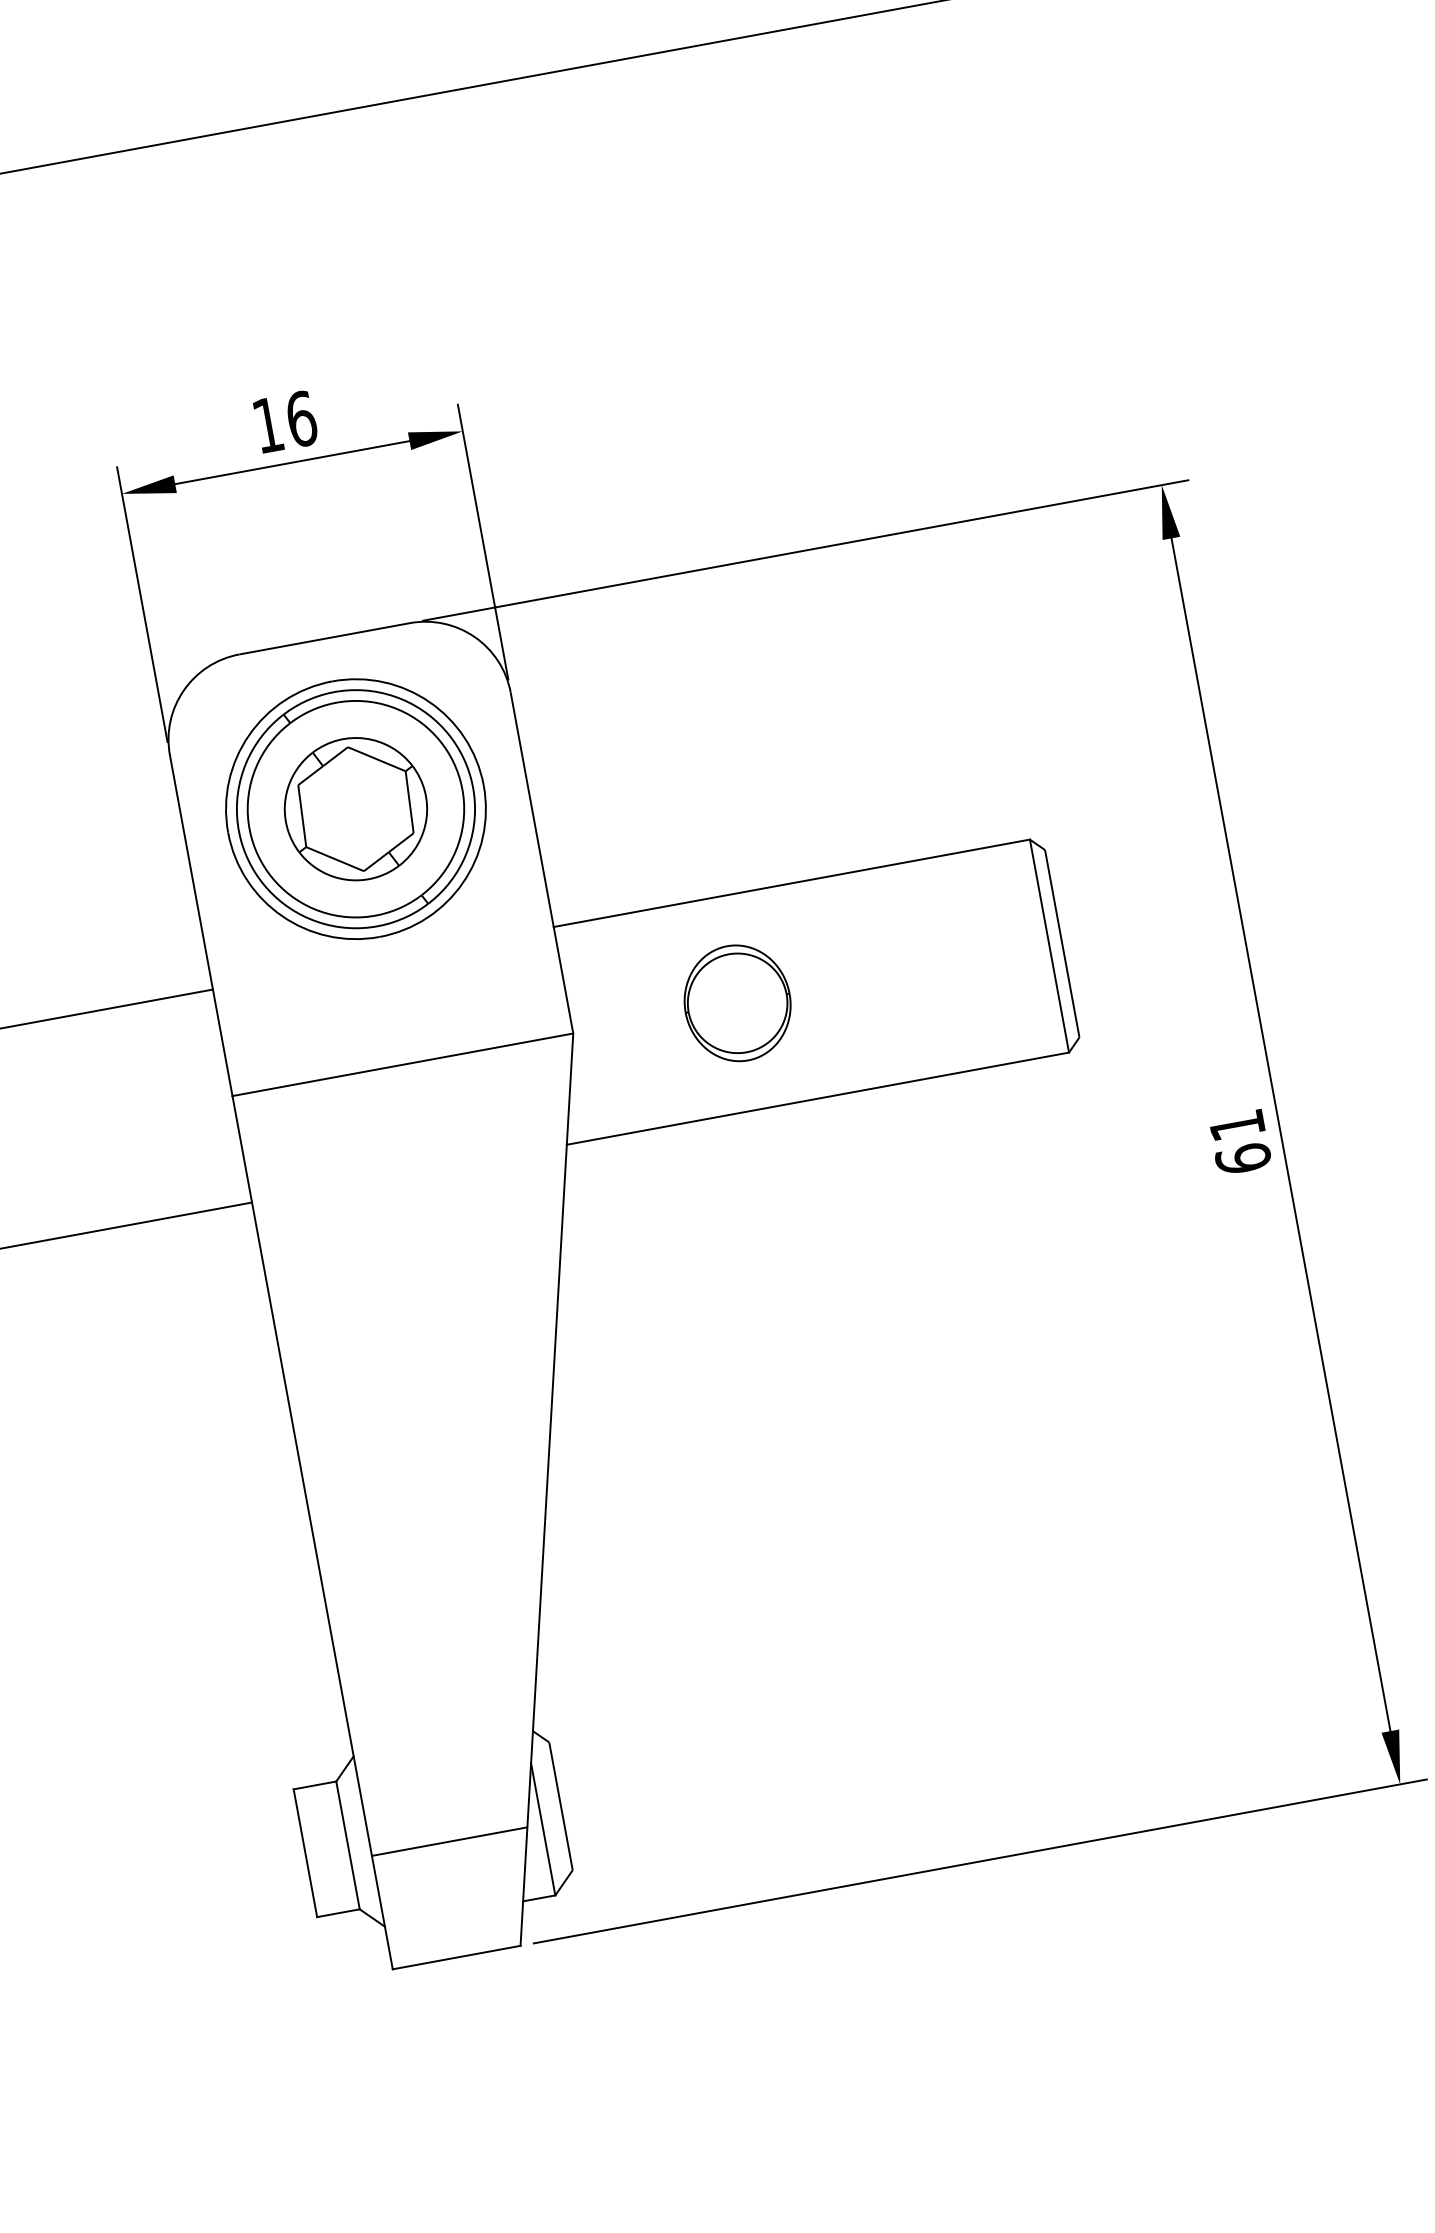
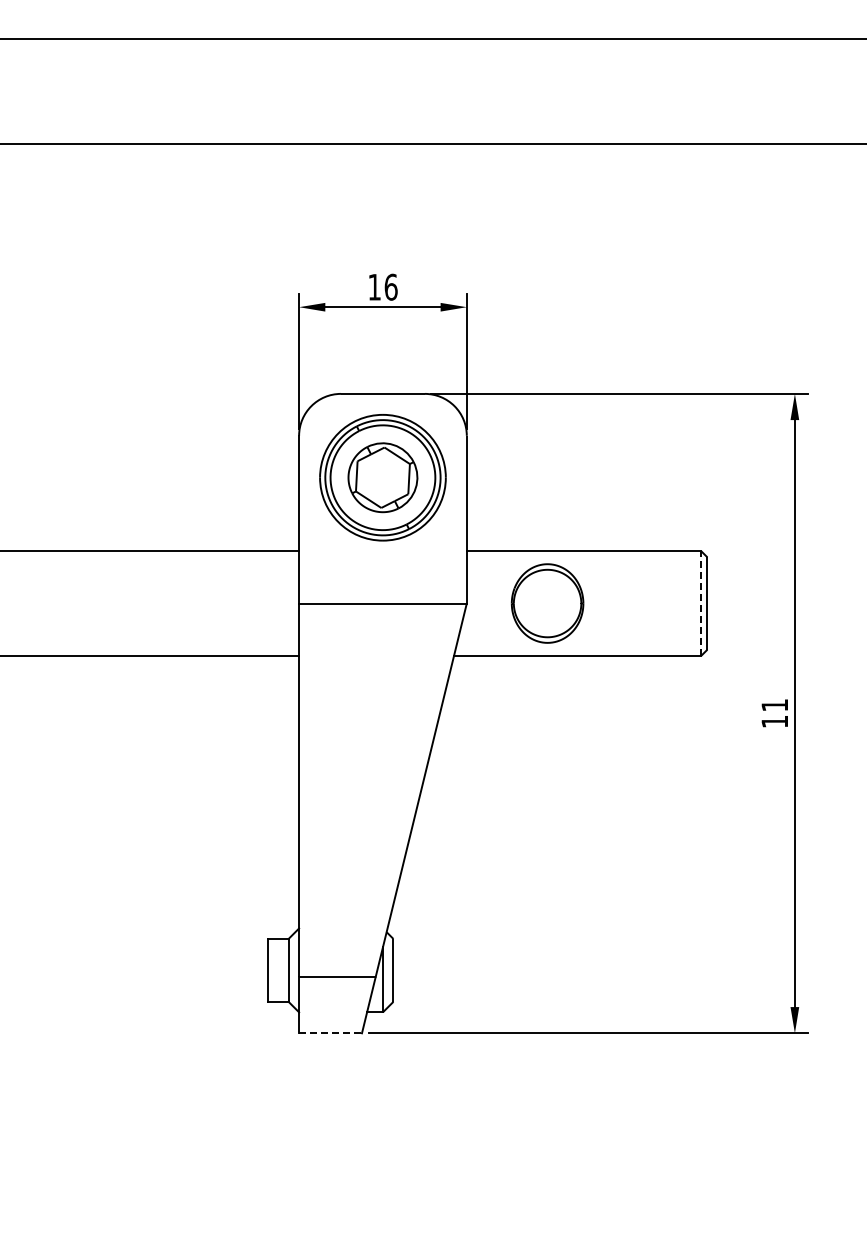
line: (1050, 945) -> (701, 603), solid -> dashed
part: (737, 1003) -> (547, 603), size x1.4
text: (1242, 1158) -> (774, 721), 61 -> 11
line: (458, 1957) -> (331, 1033), solid -> dashed

